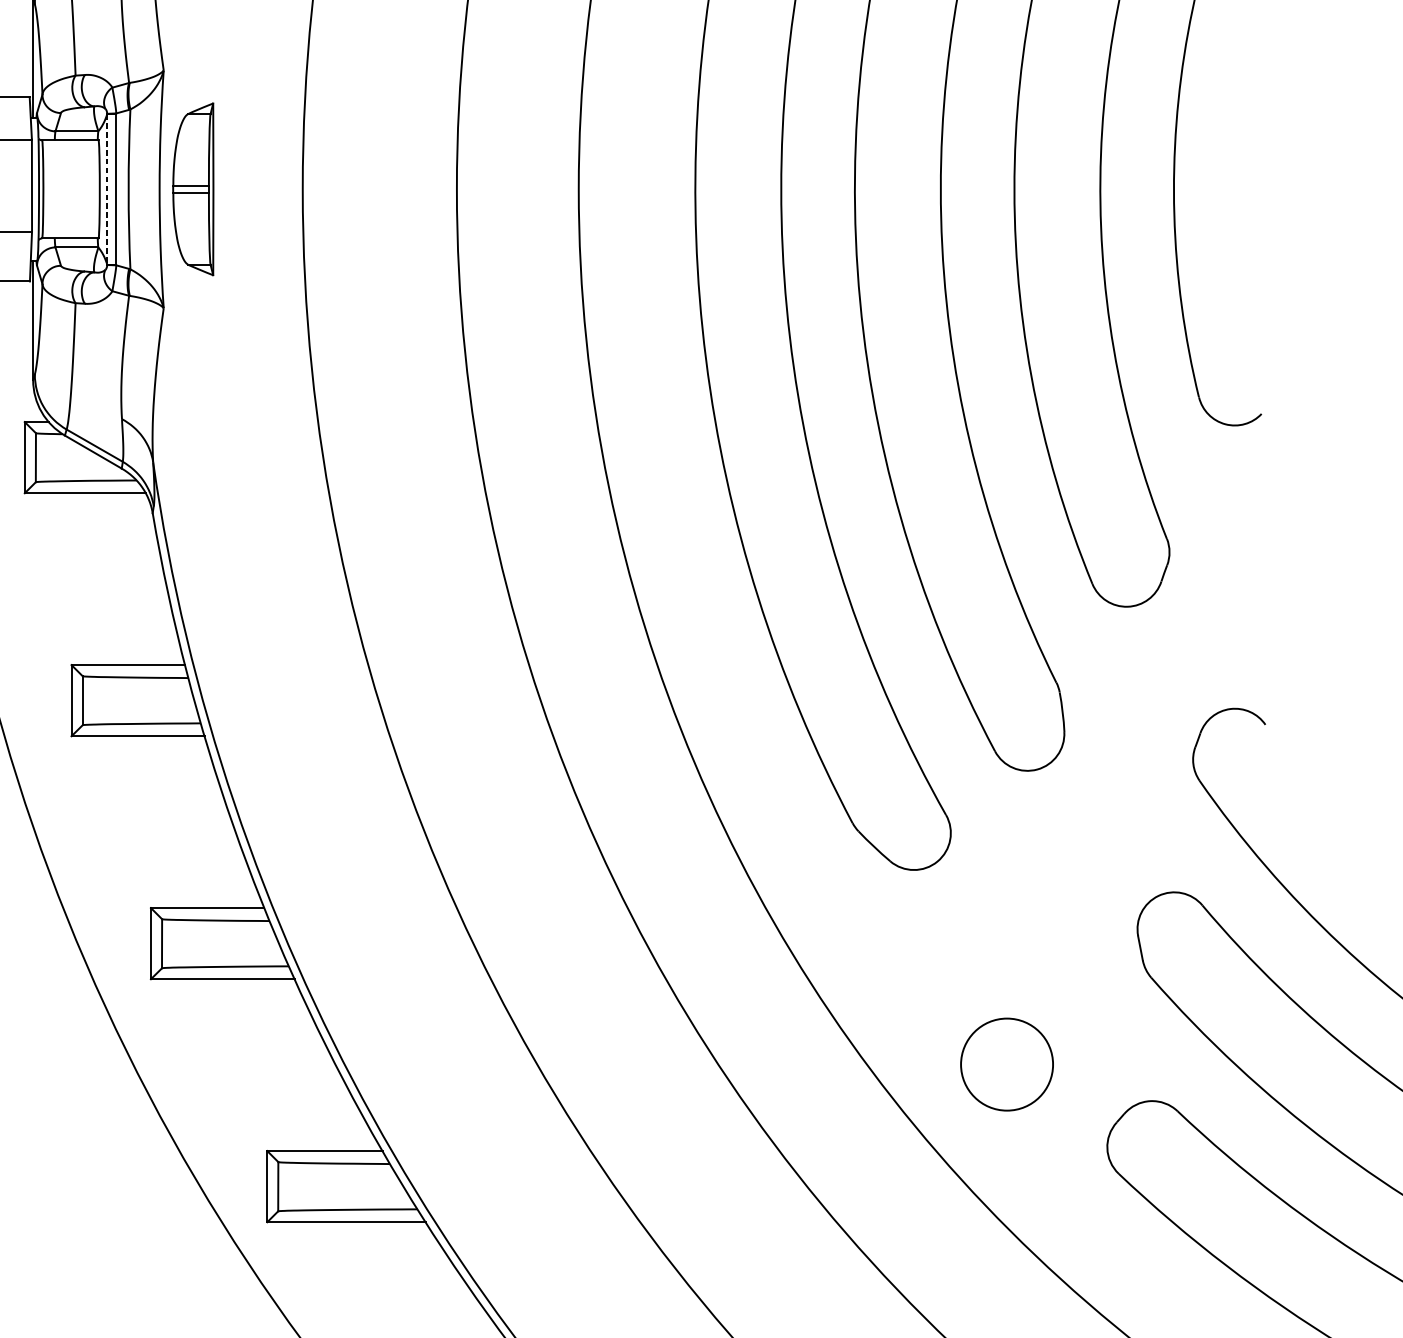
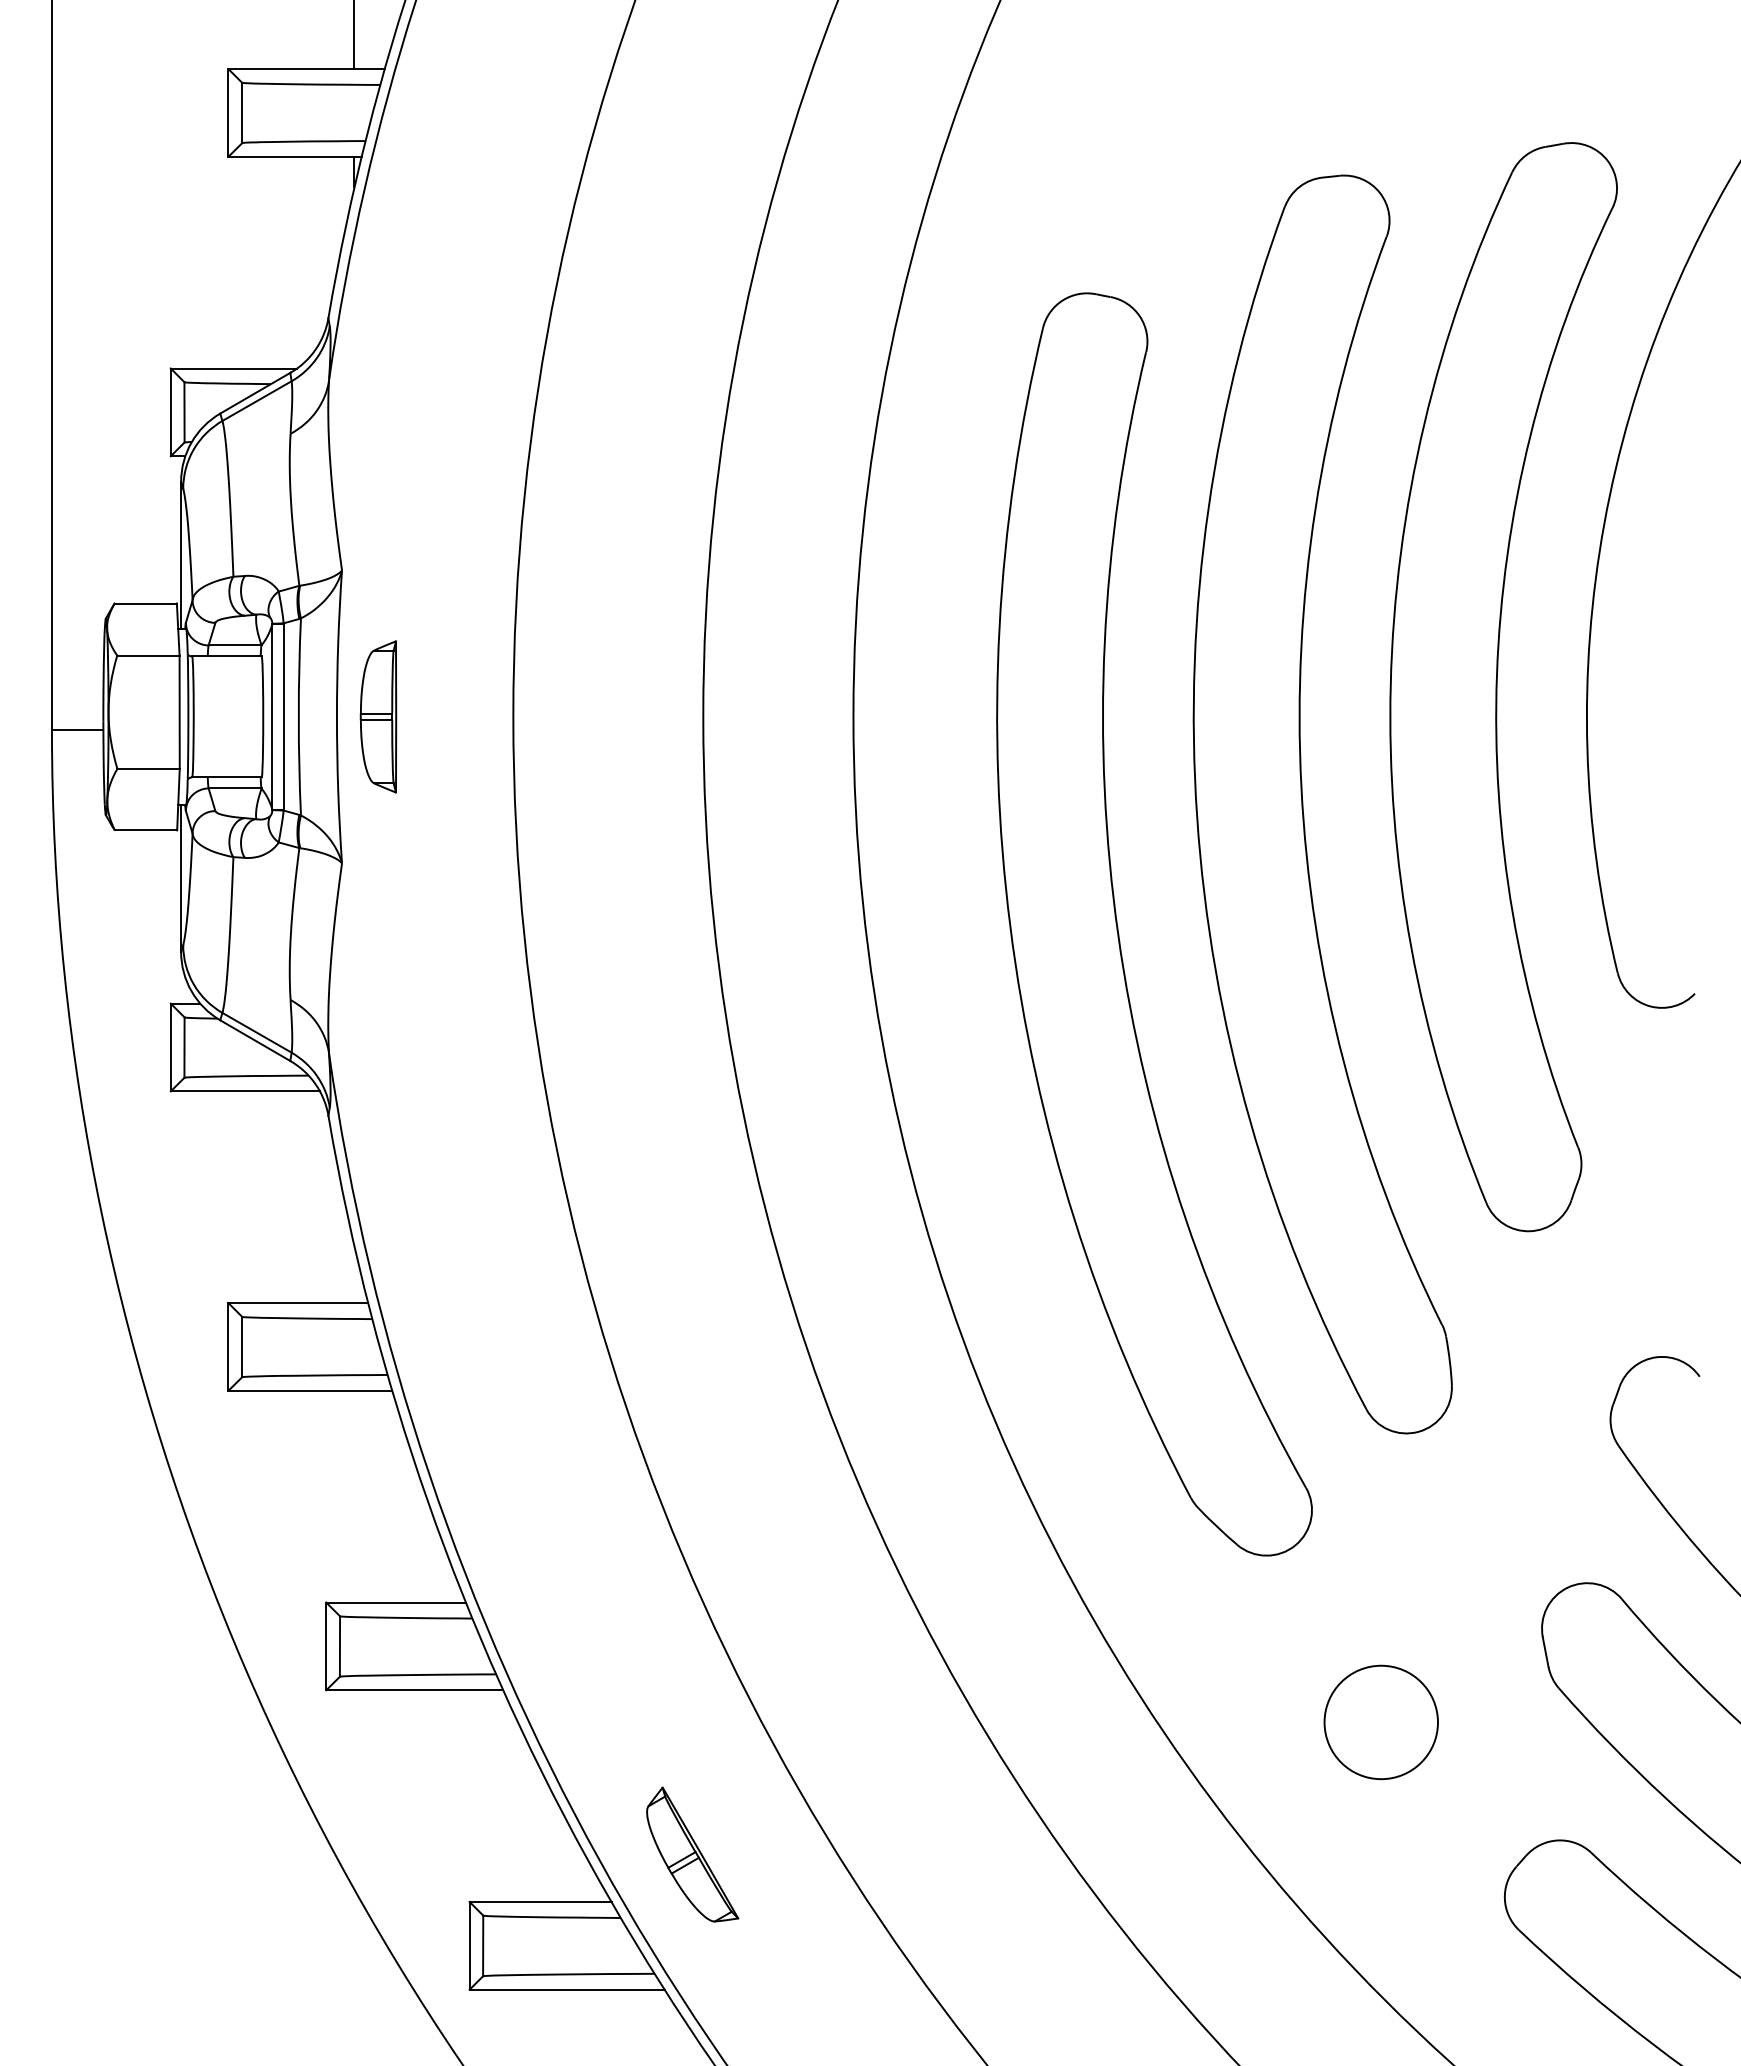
line: (107, 189) -> (272, 716), dashed -> solid
part: (193, 189) -> (378, 716), size x0.71
circle: (1006, 1064) -> (1380, 1722), moved
part: (448, 1112) -> (692, 1854), added

